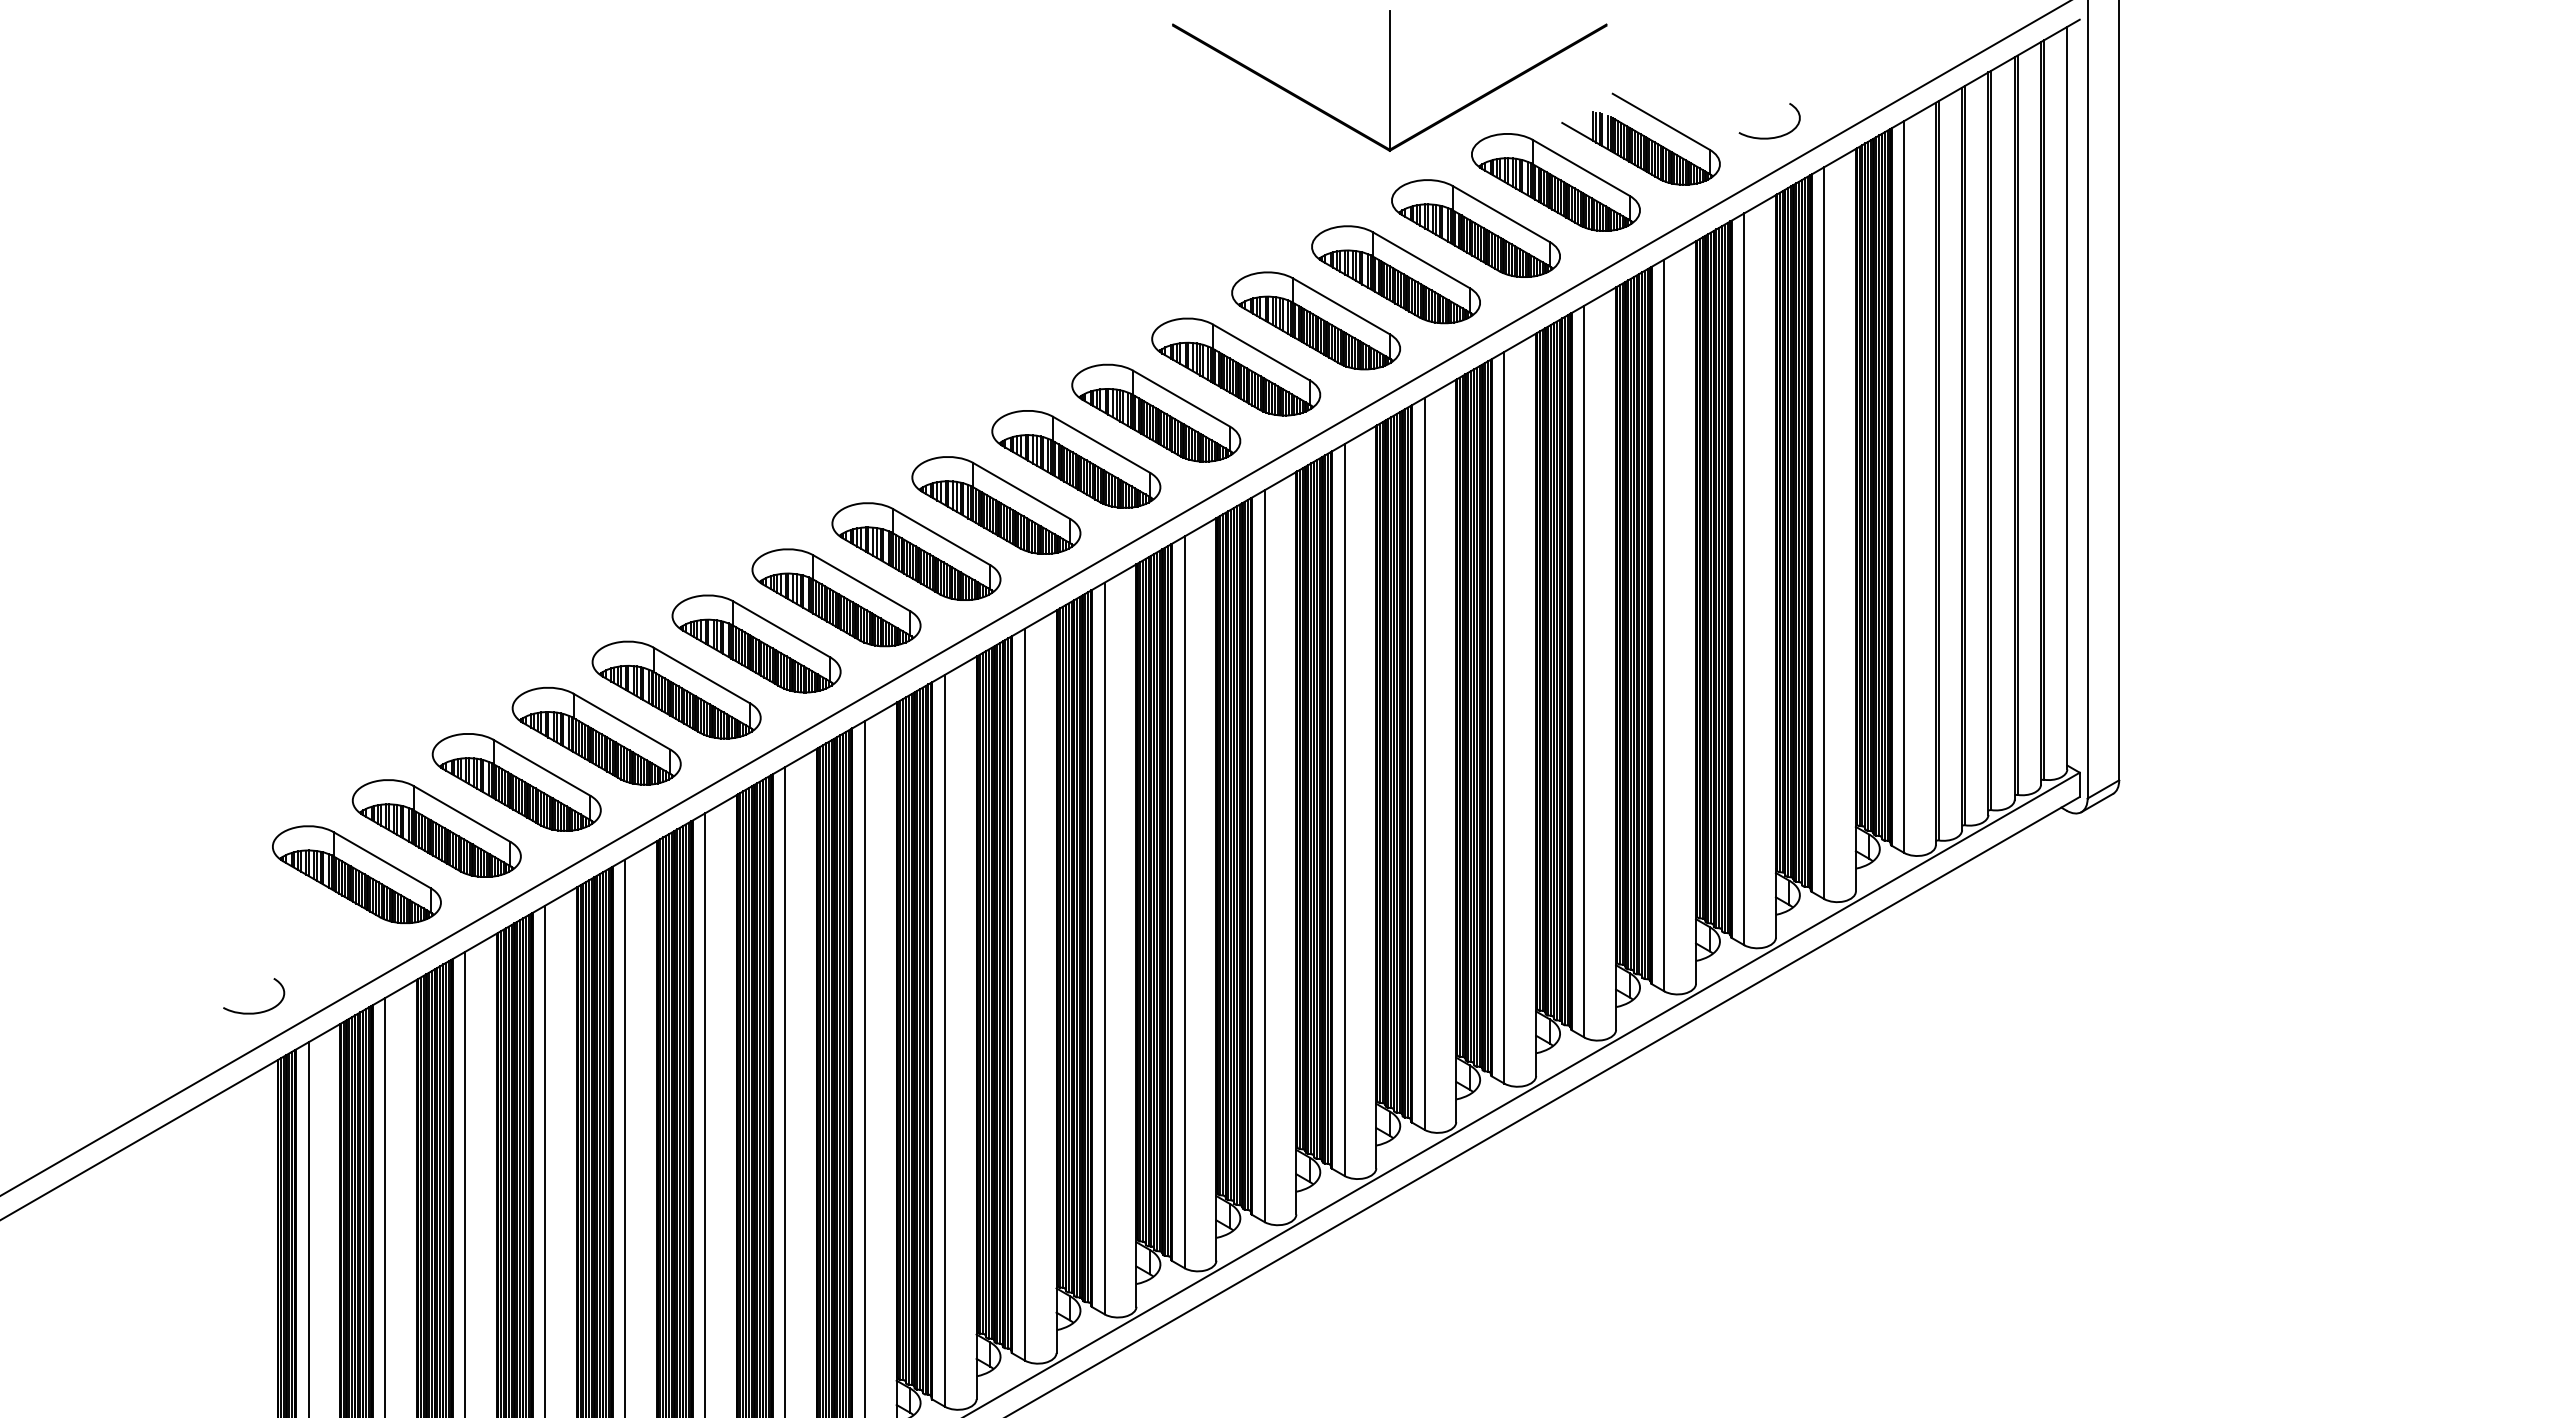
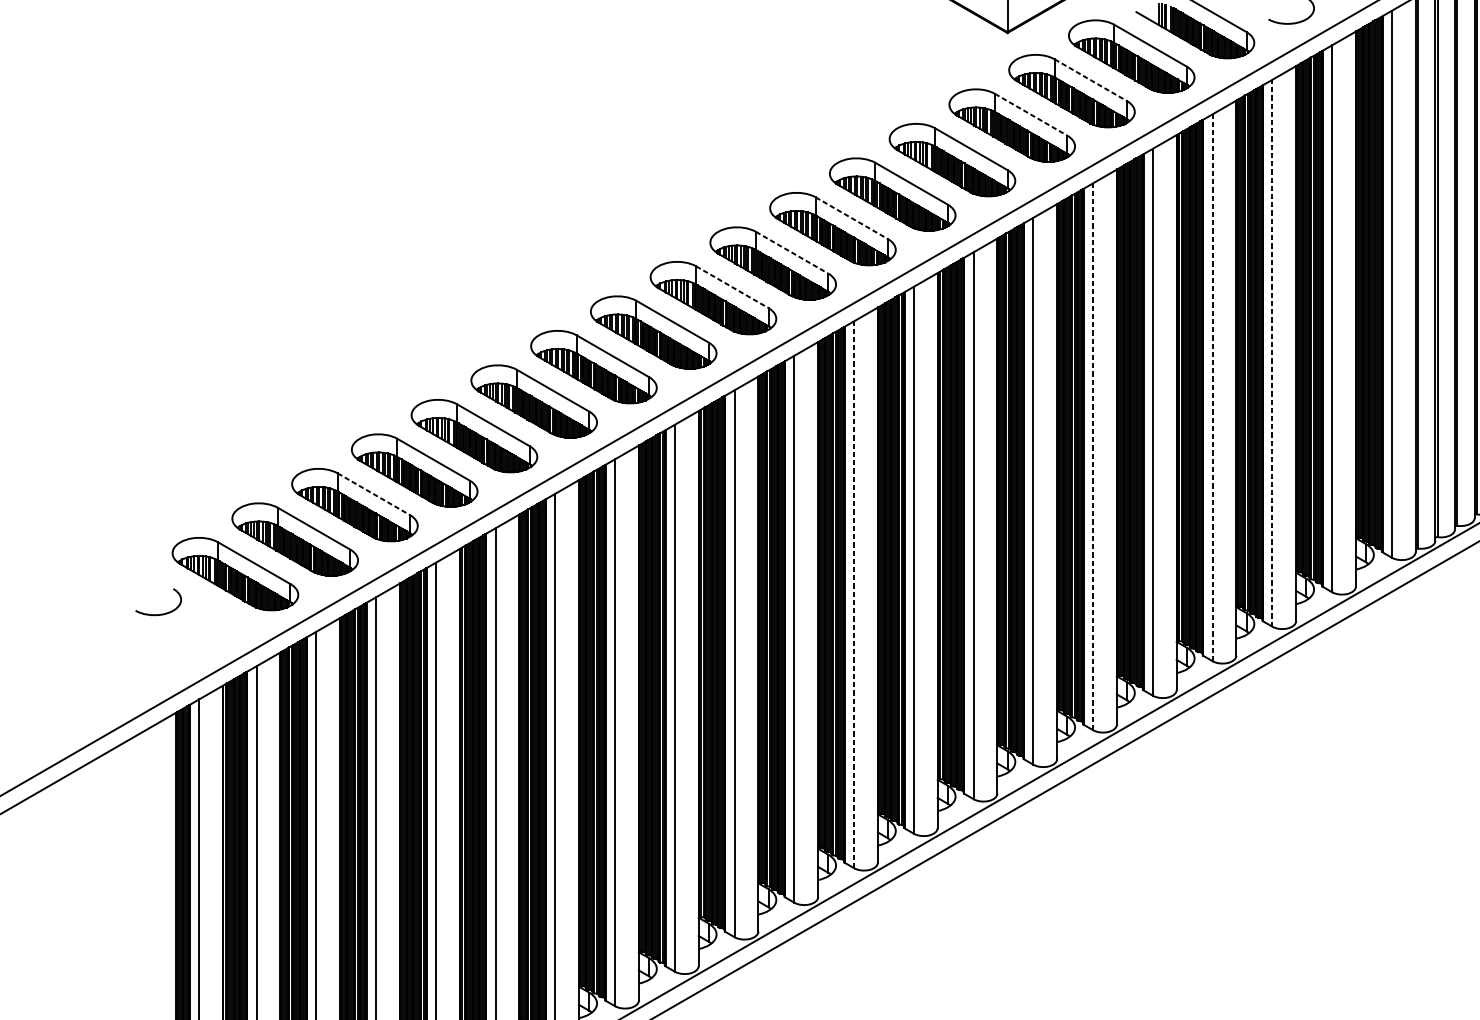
line: (1501, 214) -> (1091, 80), solid -> dashed
line: (1421, 260) -> (1031, 114), solid -> dashed
line: (1181, 398) -> (851, 218), solid -> dashed
line: (1101, 444) -> (792, 252), solid -> dashed
line: (1021, 490) -> (732, 286), solid -> dashed
line: (1744, 579) -> (1272, 353), solid -> dashed
line: (1664, 625) -> (1212, 387), solid -> dashed
line: (1504, 717) -> (1093, 456), solid -> dashed
line: (542, 767) -> (374, 493), solid -> dashed
line: (1184, 902) -> (854, 594), solid -> dashed
curve: (259, 1011) -> (162, 613), moved

